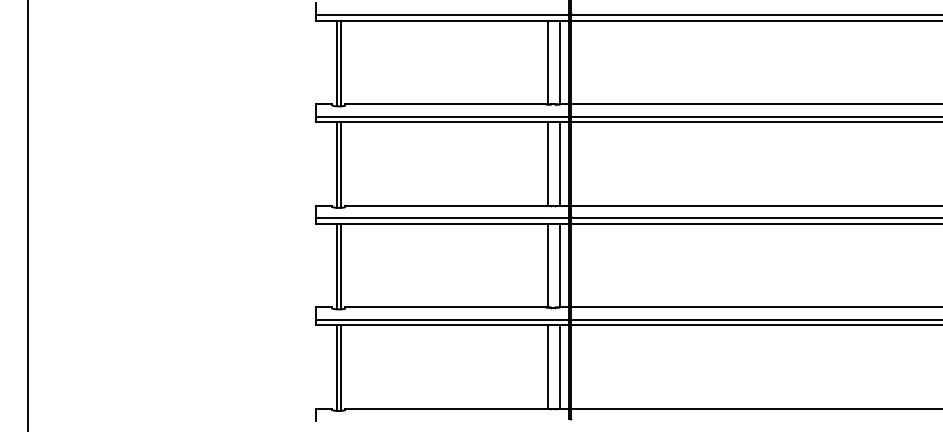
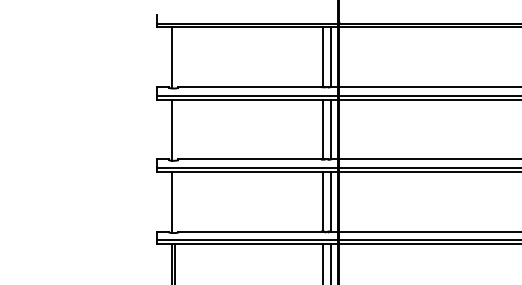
line: (341, 63) -> (175, 57), removed
line: (341, 164) -> (175, 129), removed
line: (341, 266) -> (175, 202), removed

